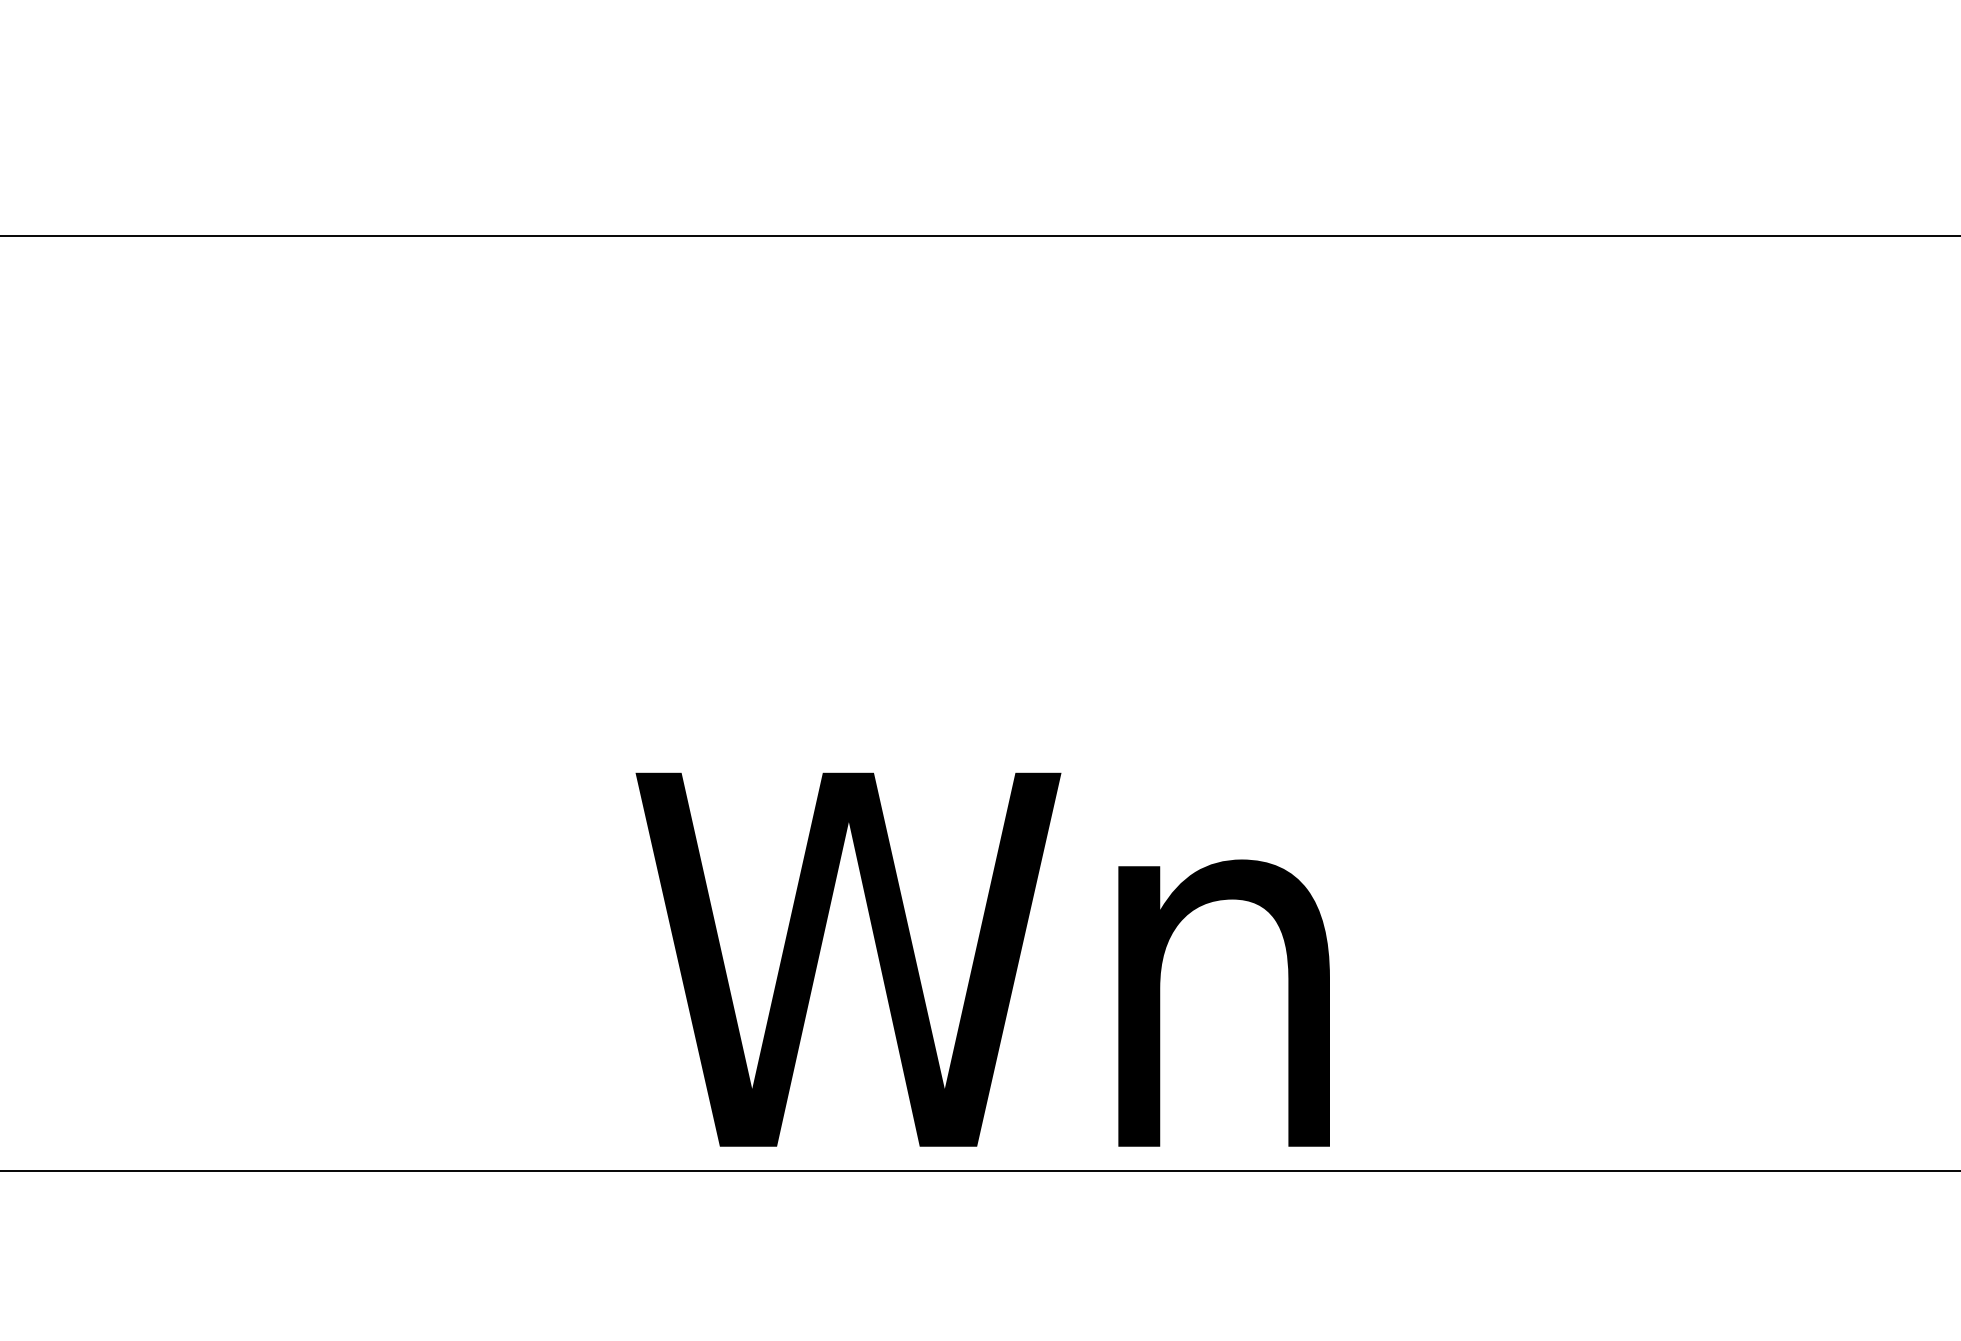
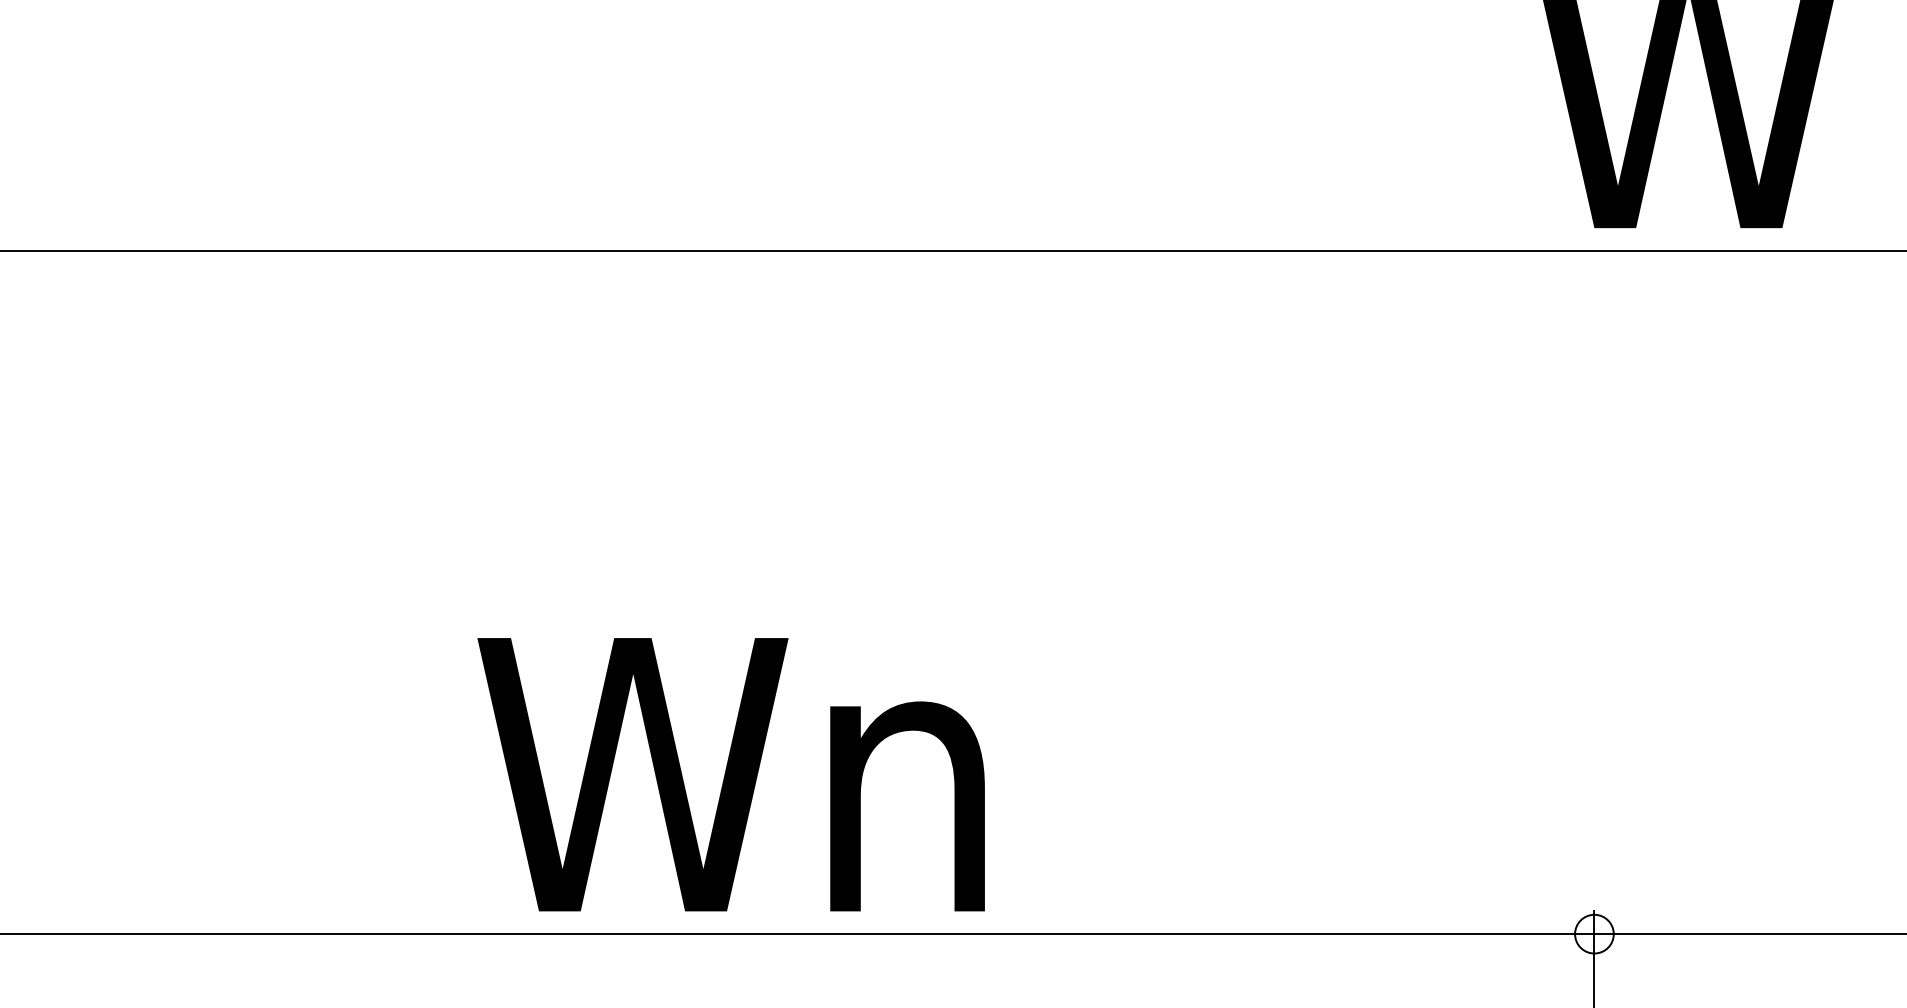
text: (981, 959) -> (730, 774), moved

